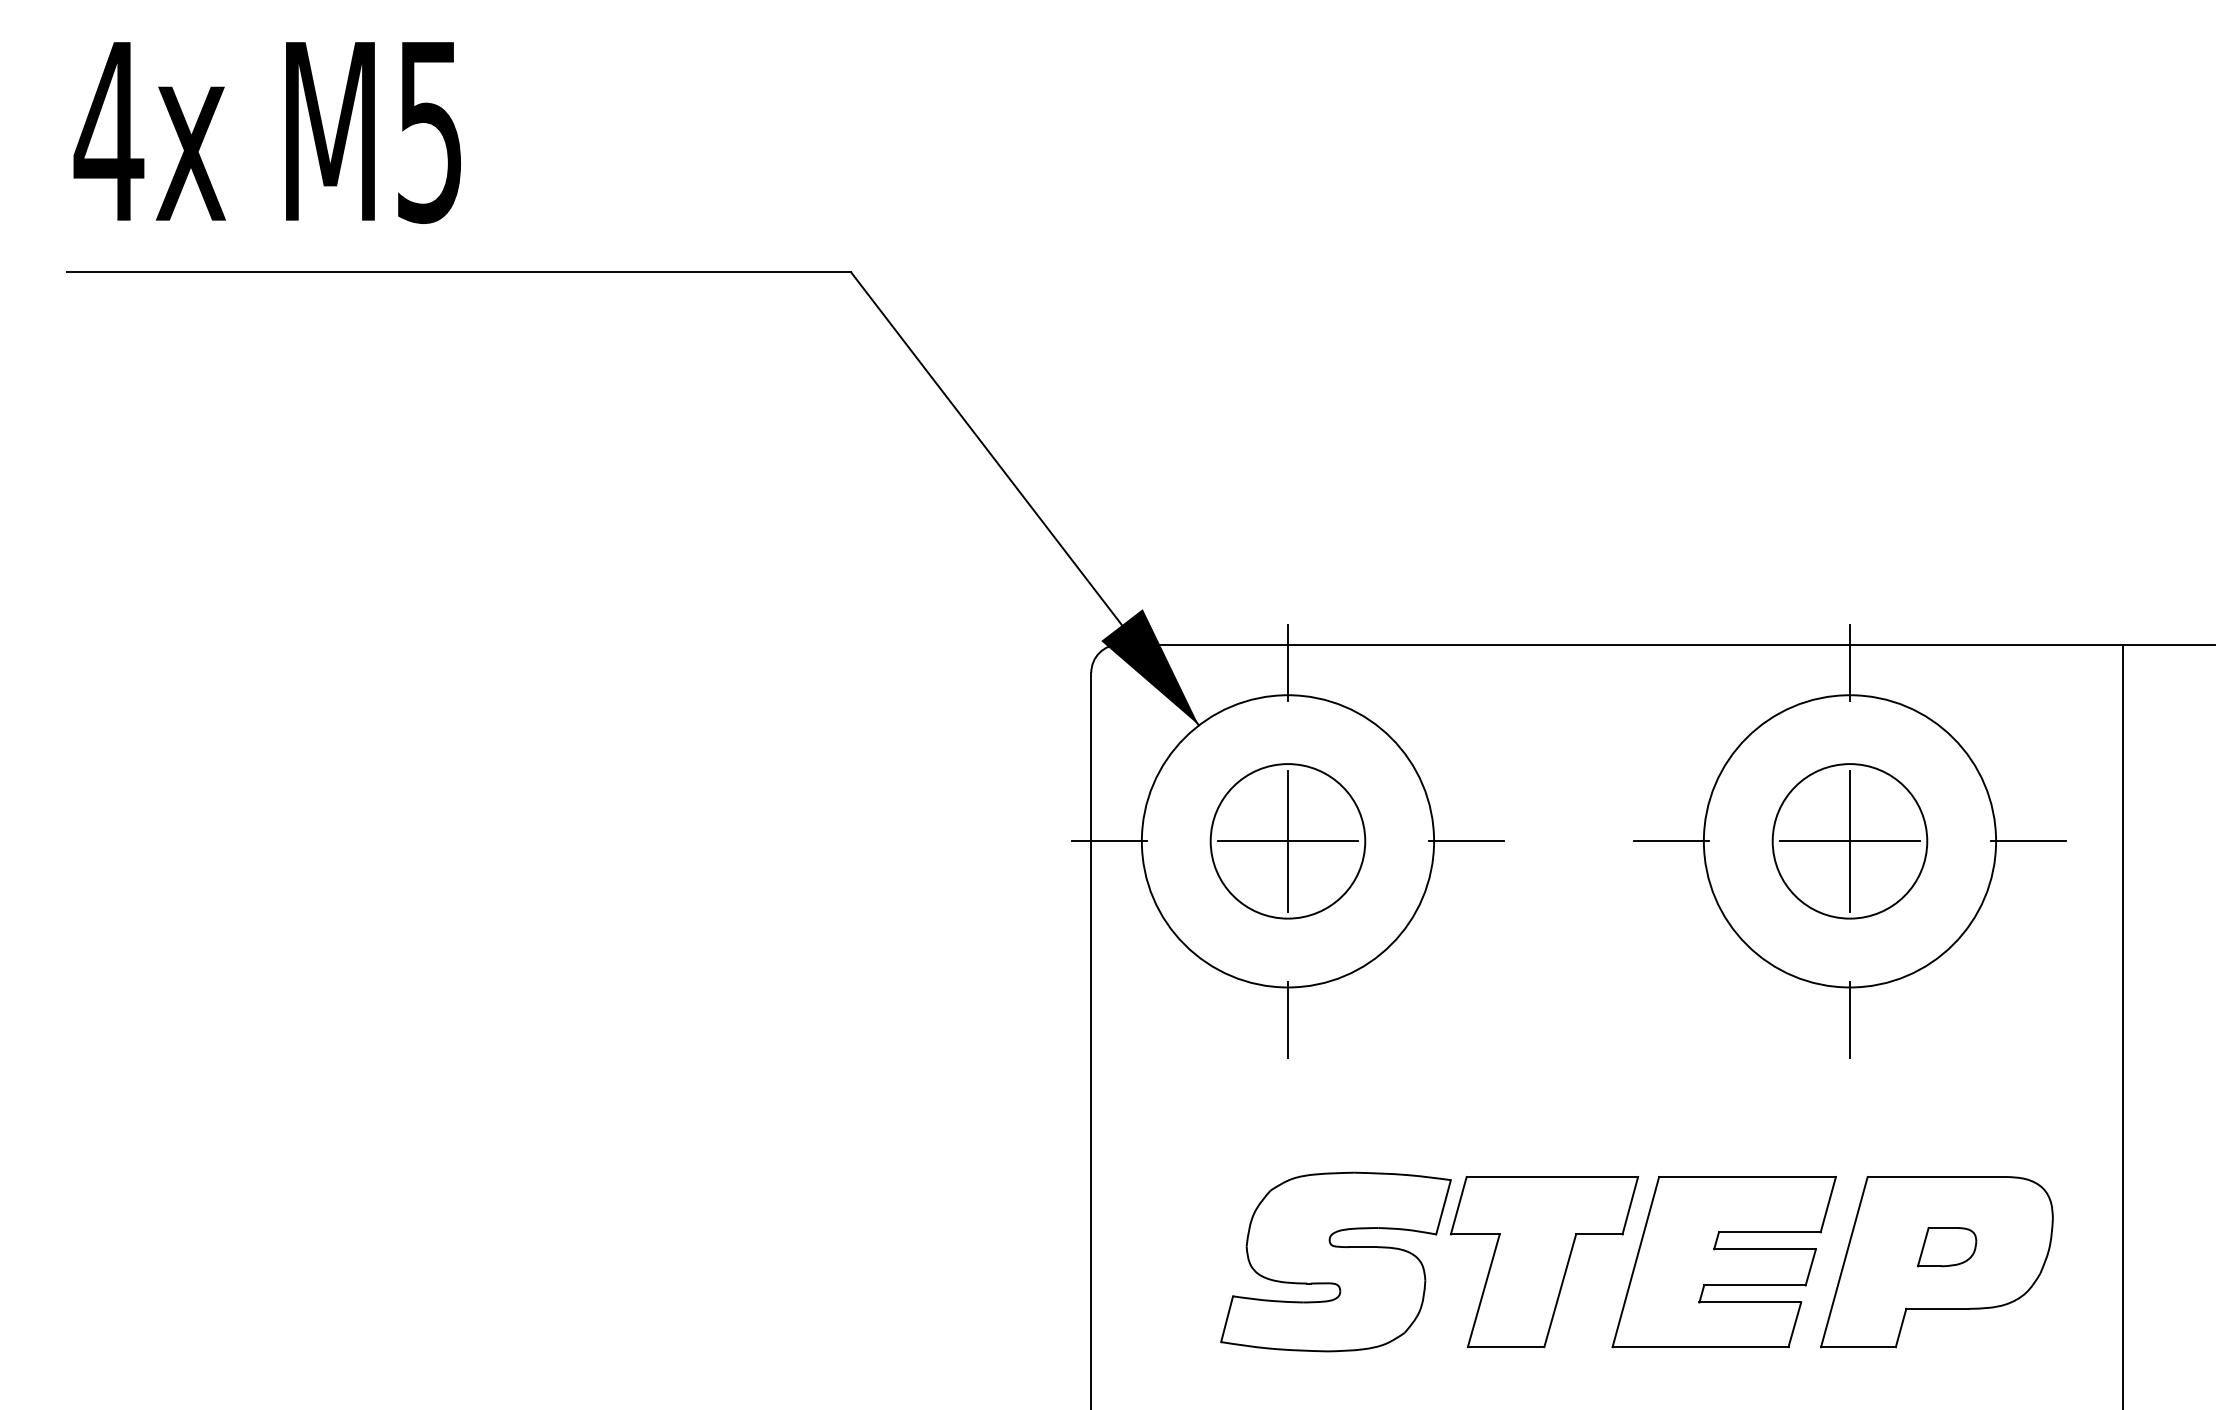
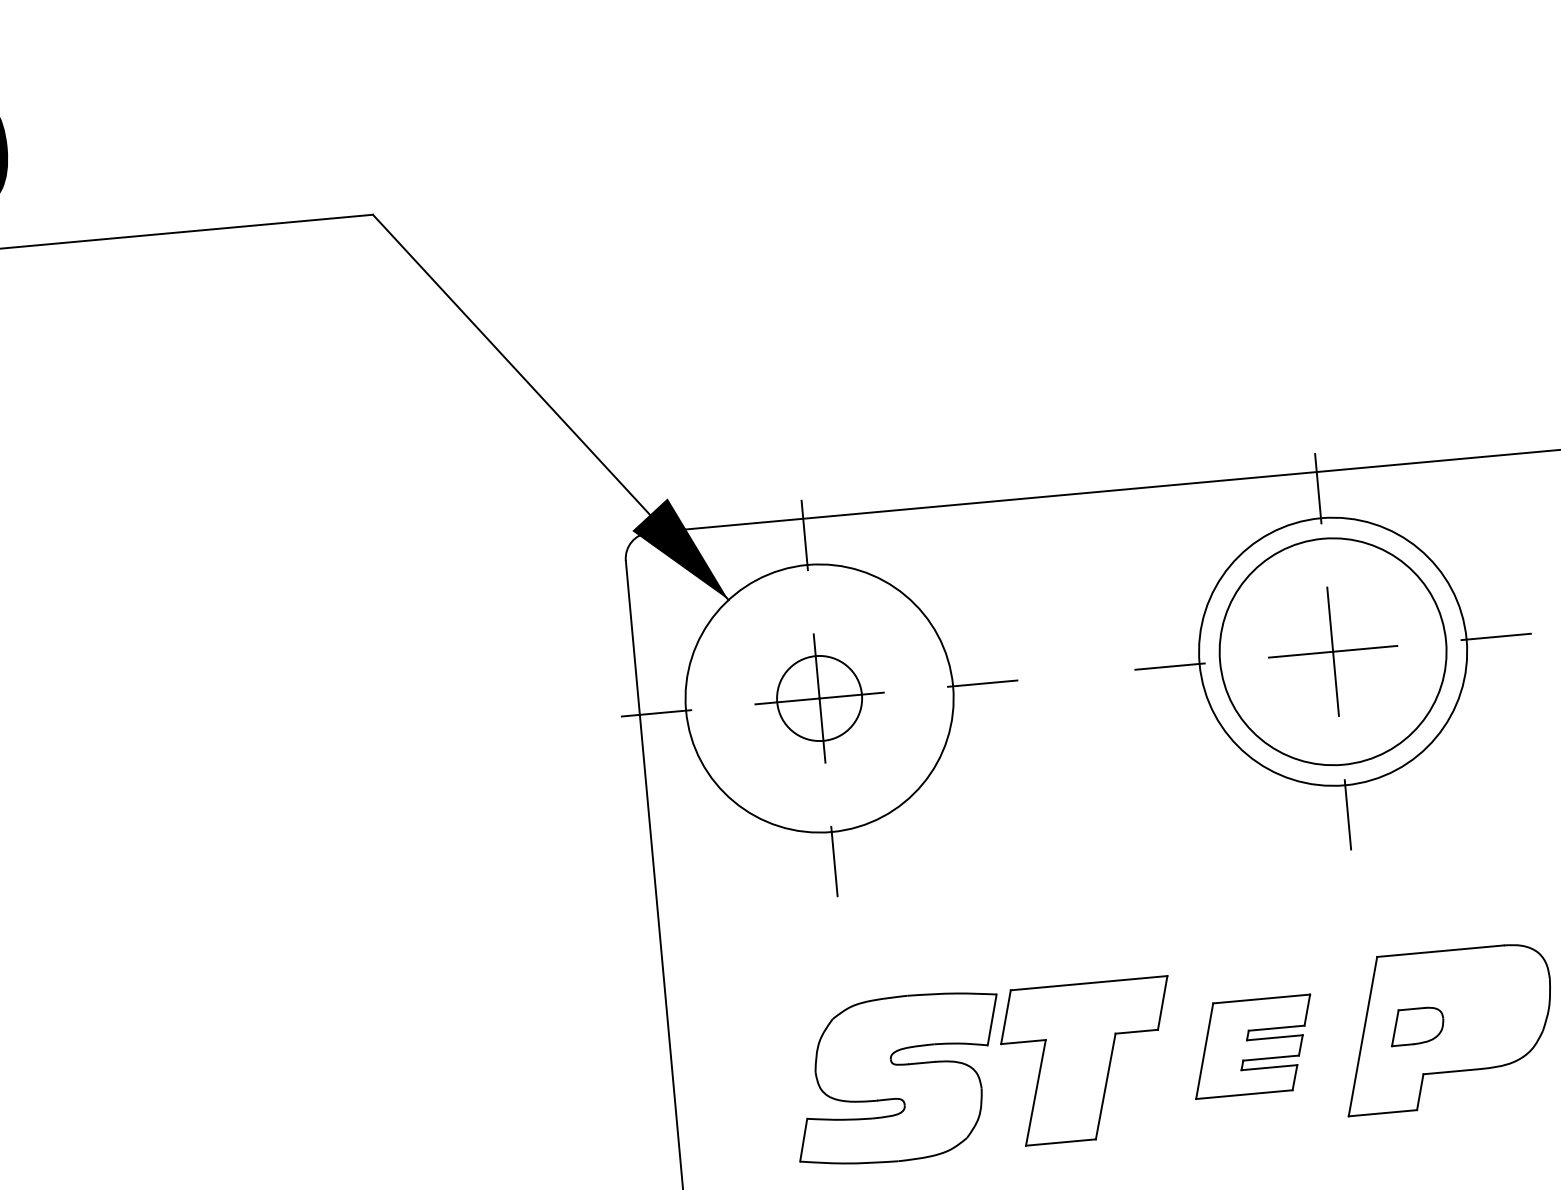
circle: (1287, 841) -> (819, 698), size x0.6
circle: (1849, 841) -> (1332, 651), size x1.6
part: (1947, 1247) -> (1417, 1026), moved
part: (1723, 1262) -> (1252, 1047), size x0.6

